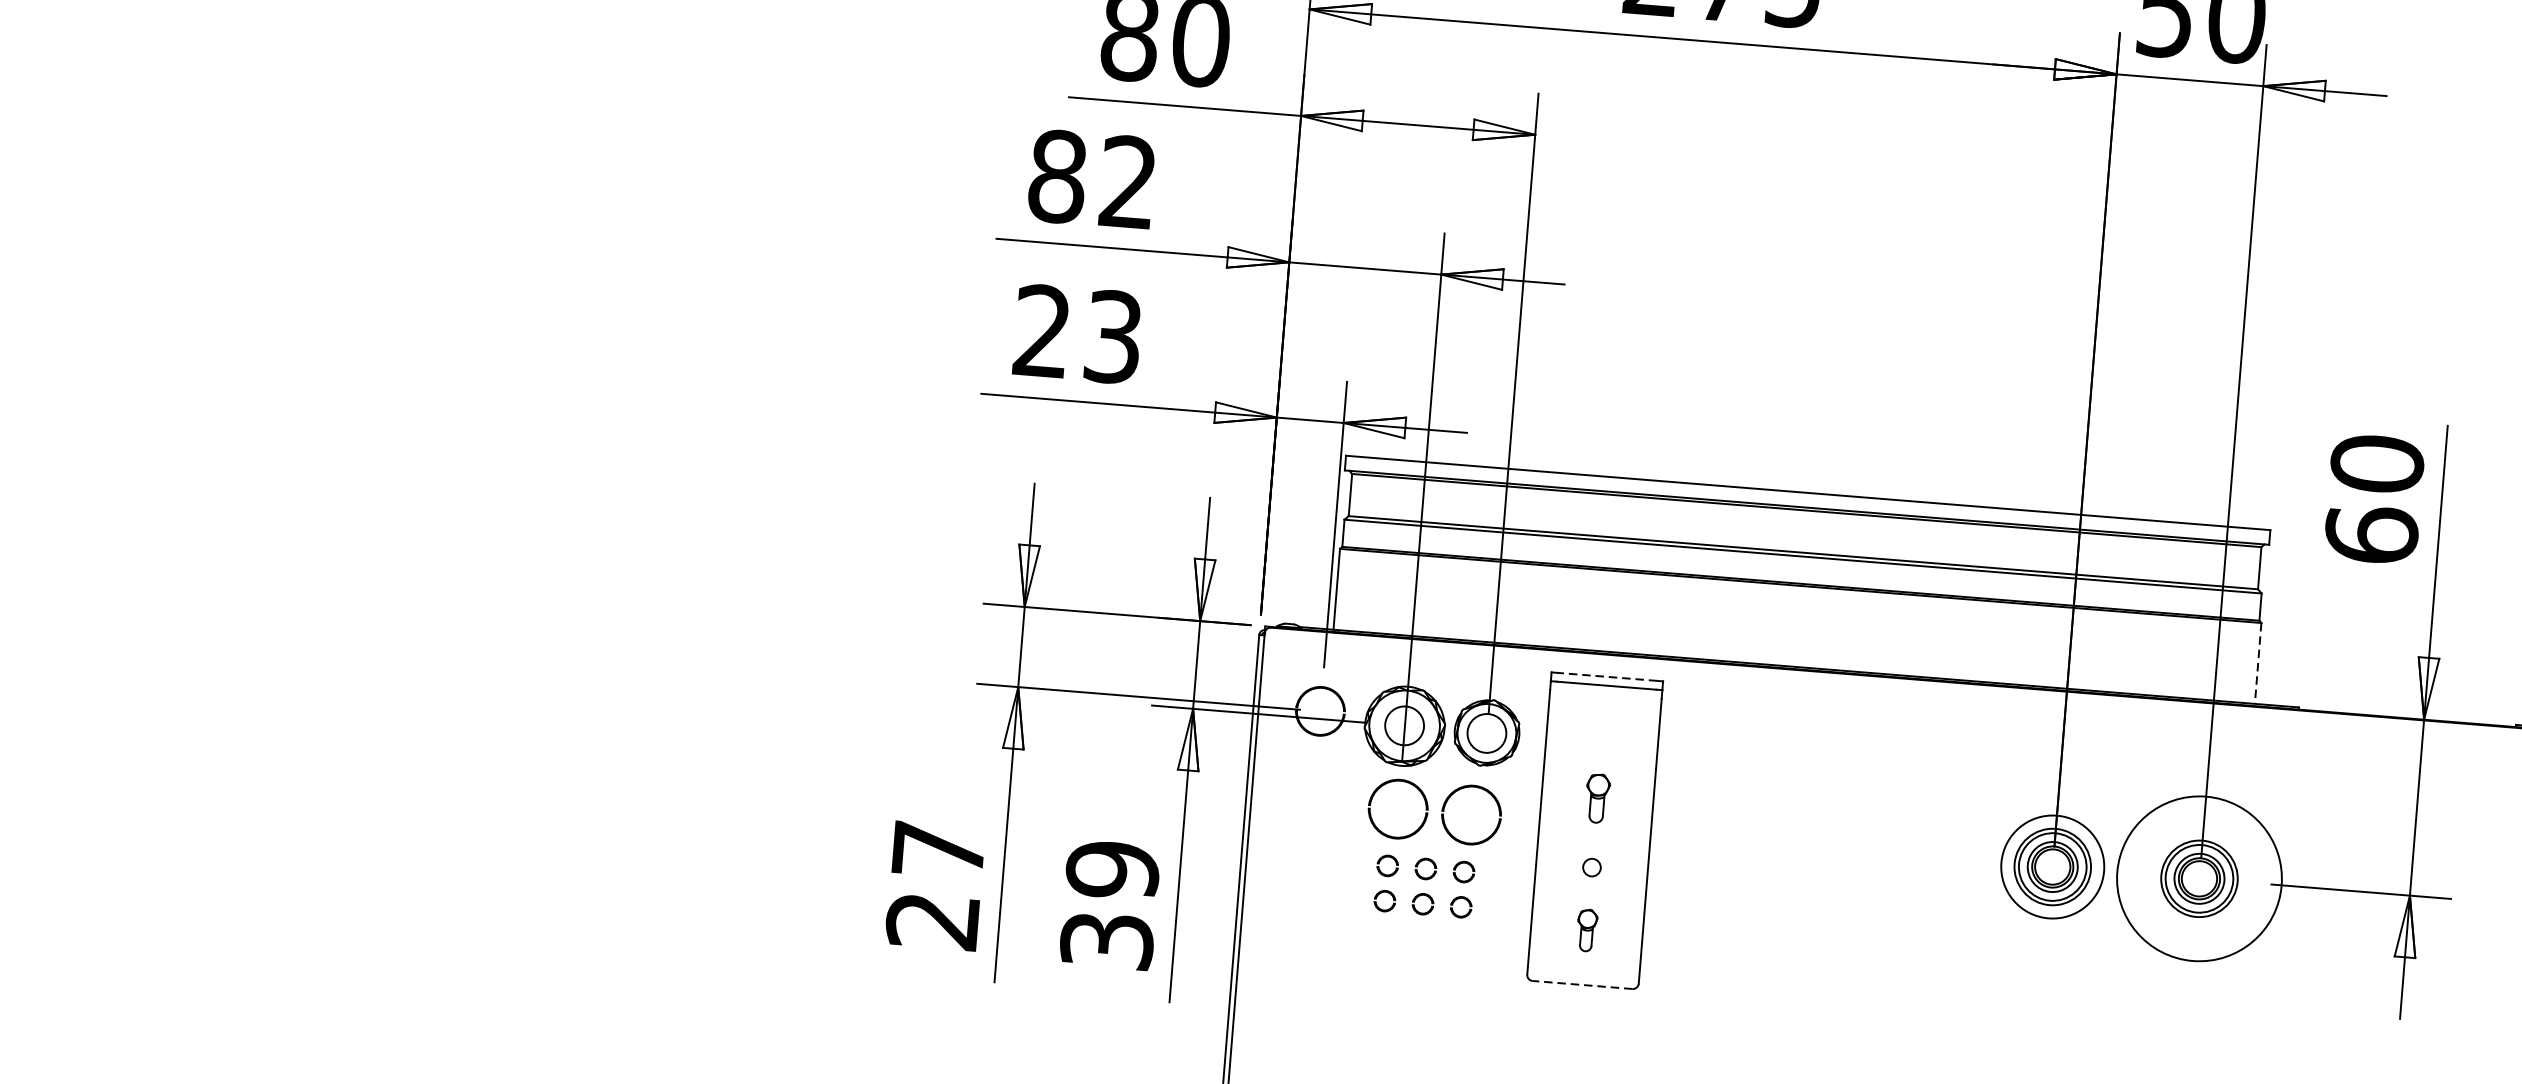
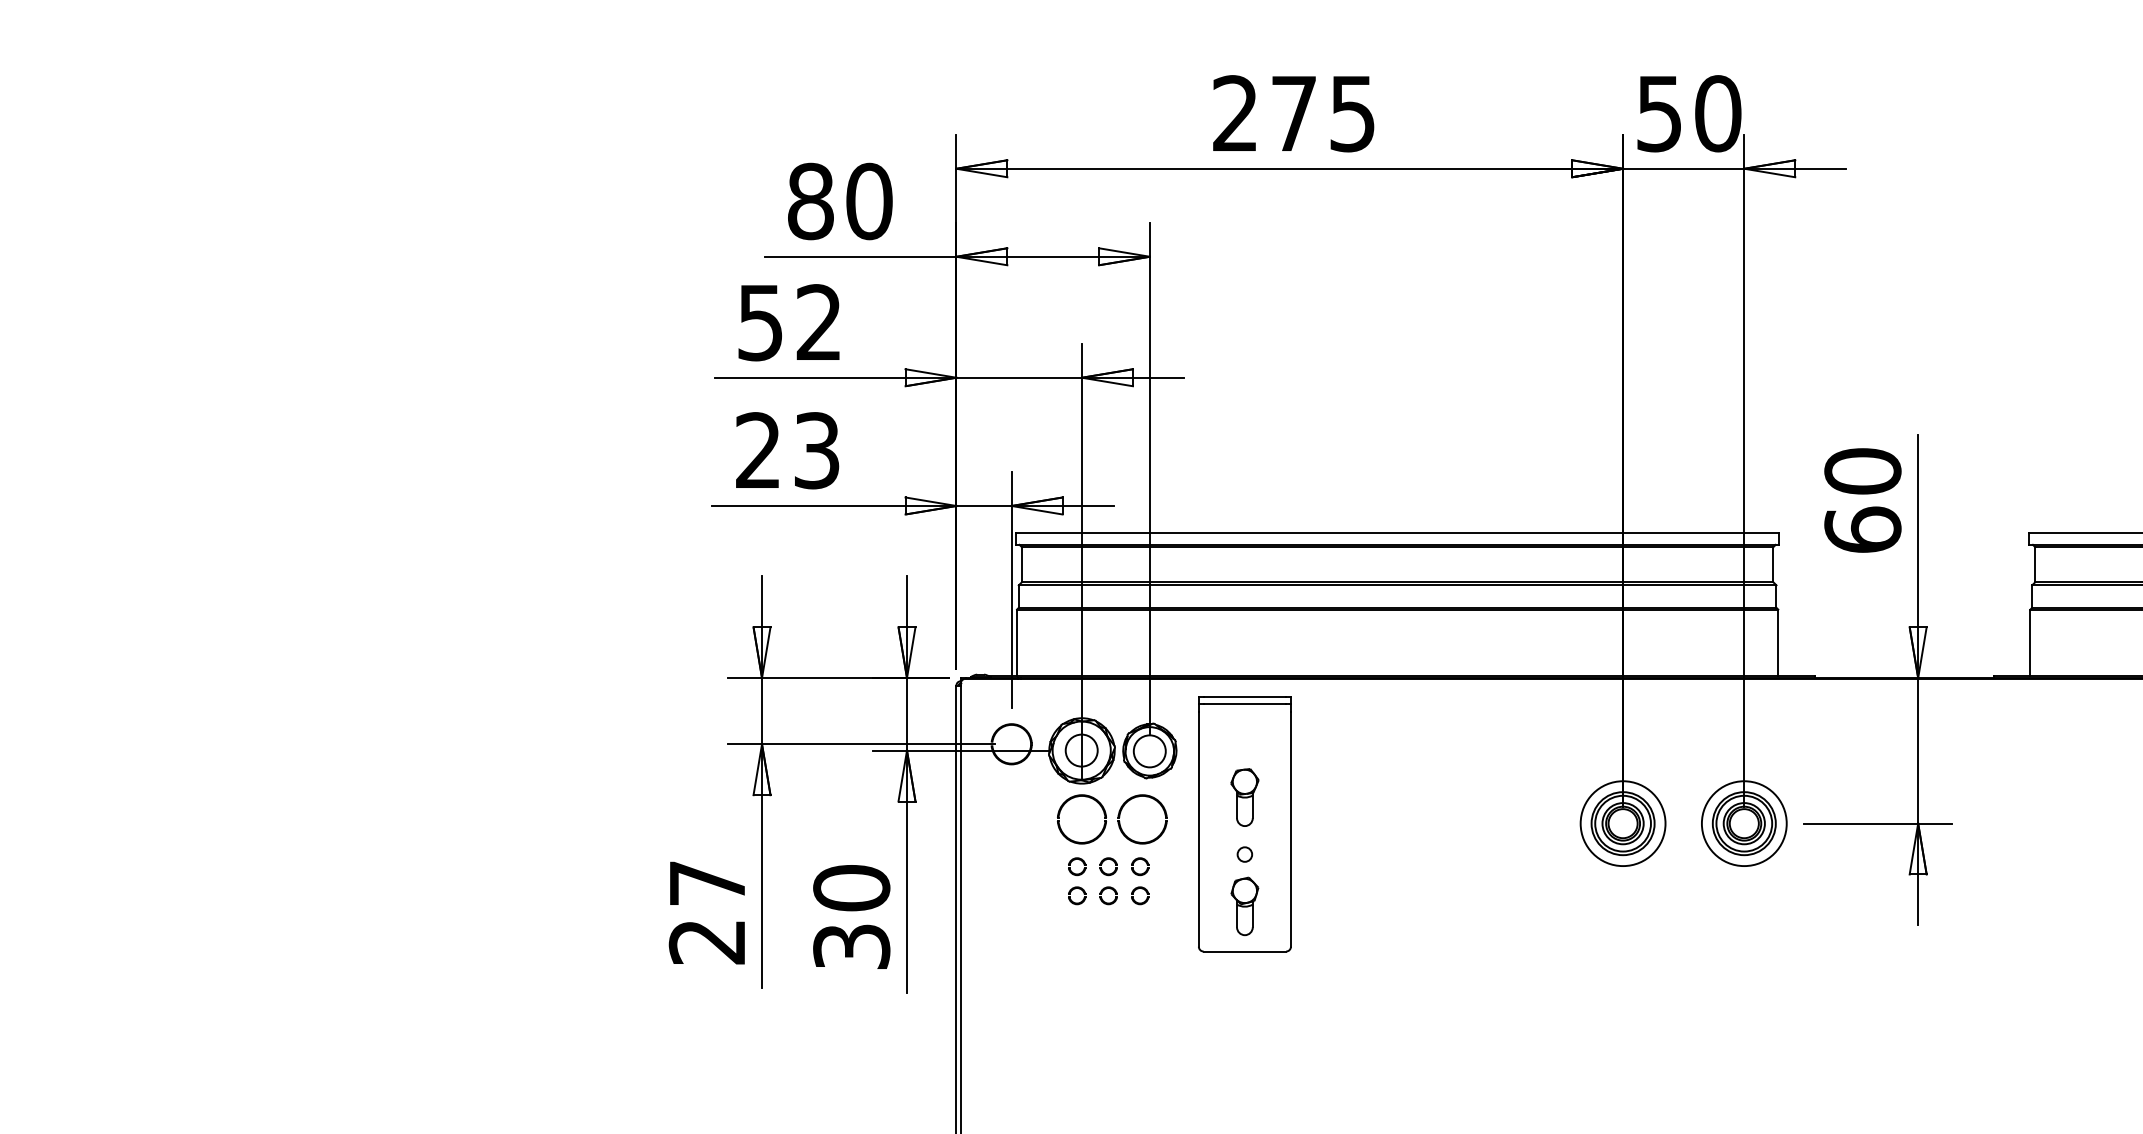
text: (1057, 176) -> (760, 322), 82 -> 52
line: (2258, 664) -> (1778, 643), dashed -> solid
line: (1606, 677) -> (1244, 697), dashed -> solid
part: (1597, 798) -> (1244, 797), size x1.43
text: (1112, 870) -> (851, 888), 39 -> 30
circle: (2198, 878) -> (1743, 823), size x0.62
part: (1586, 930) -> (1244, 906), size x1.67
line: (1582, 984) -> (1244, 951), dashed -> solid

